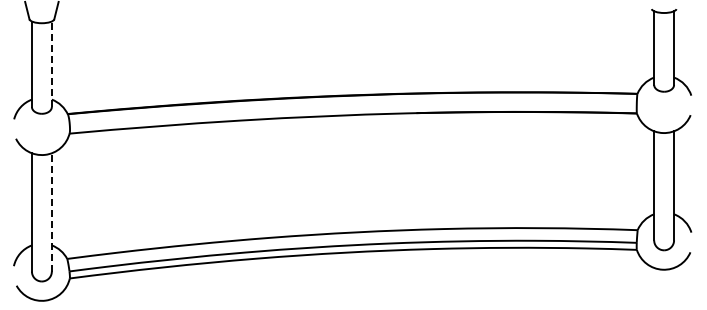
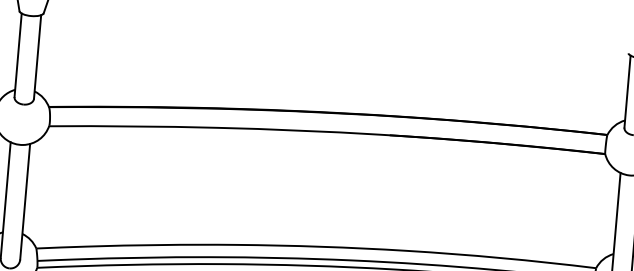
line: (51, 64) -> (37, 57), dashed -> solid
line: (51, 211) -> (24, 200), dashed -> solid

